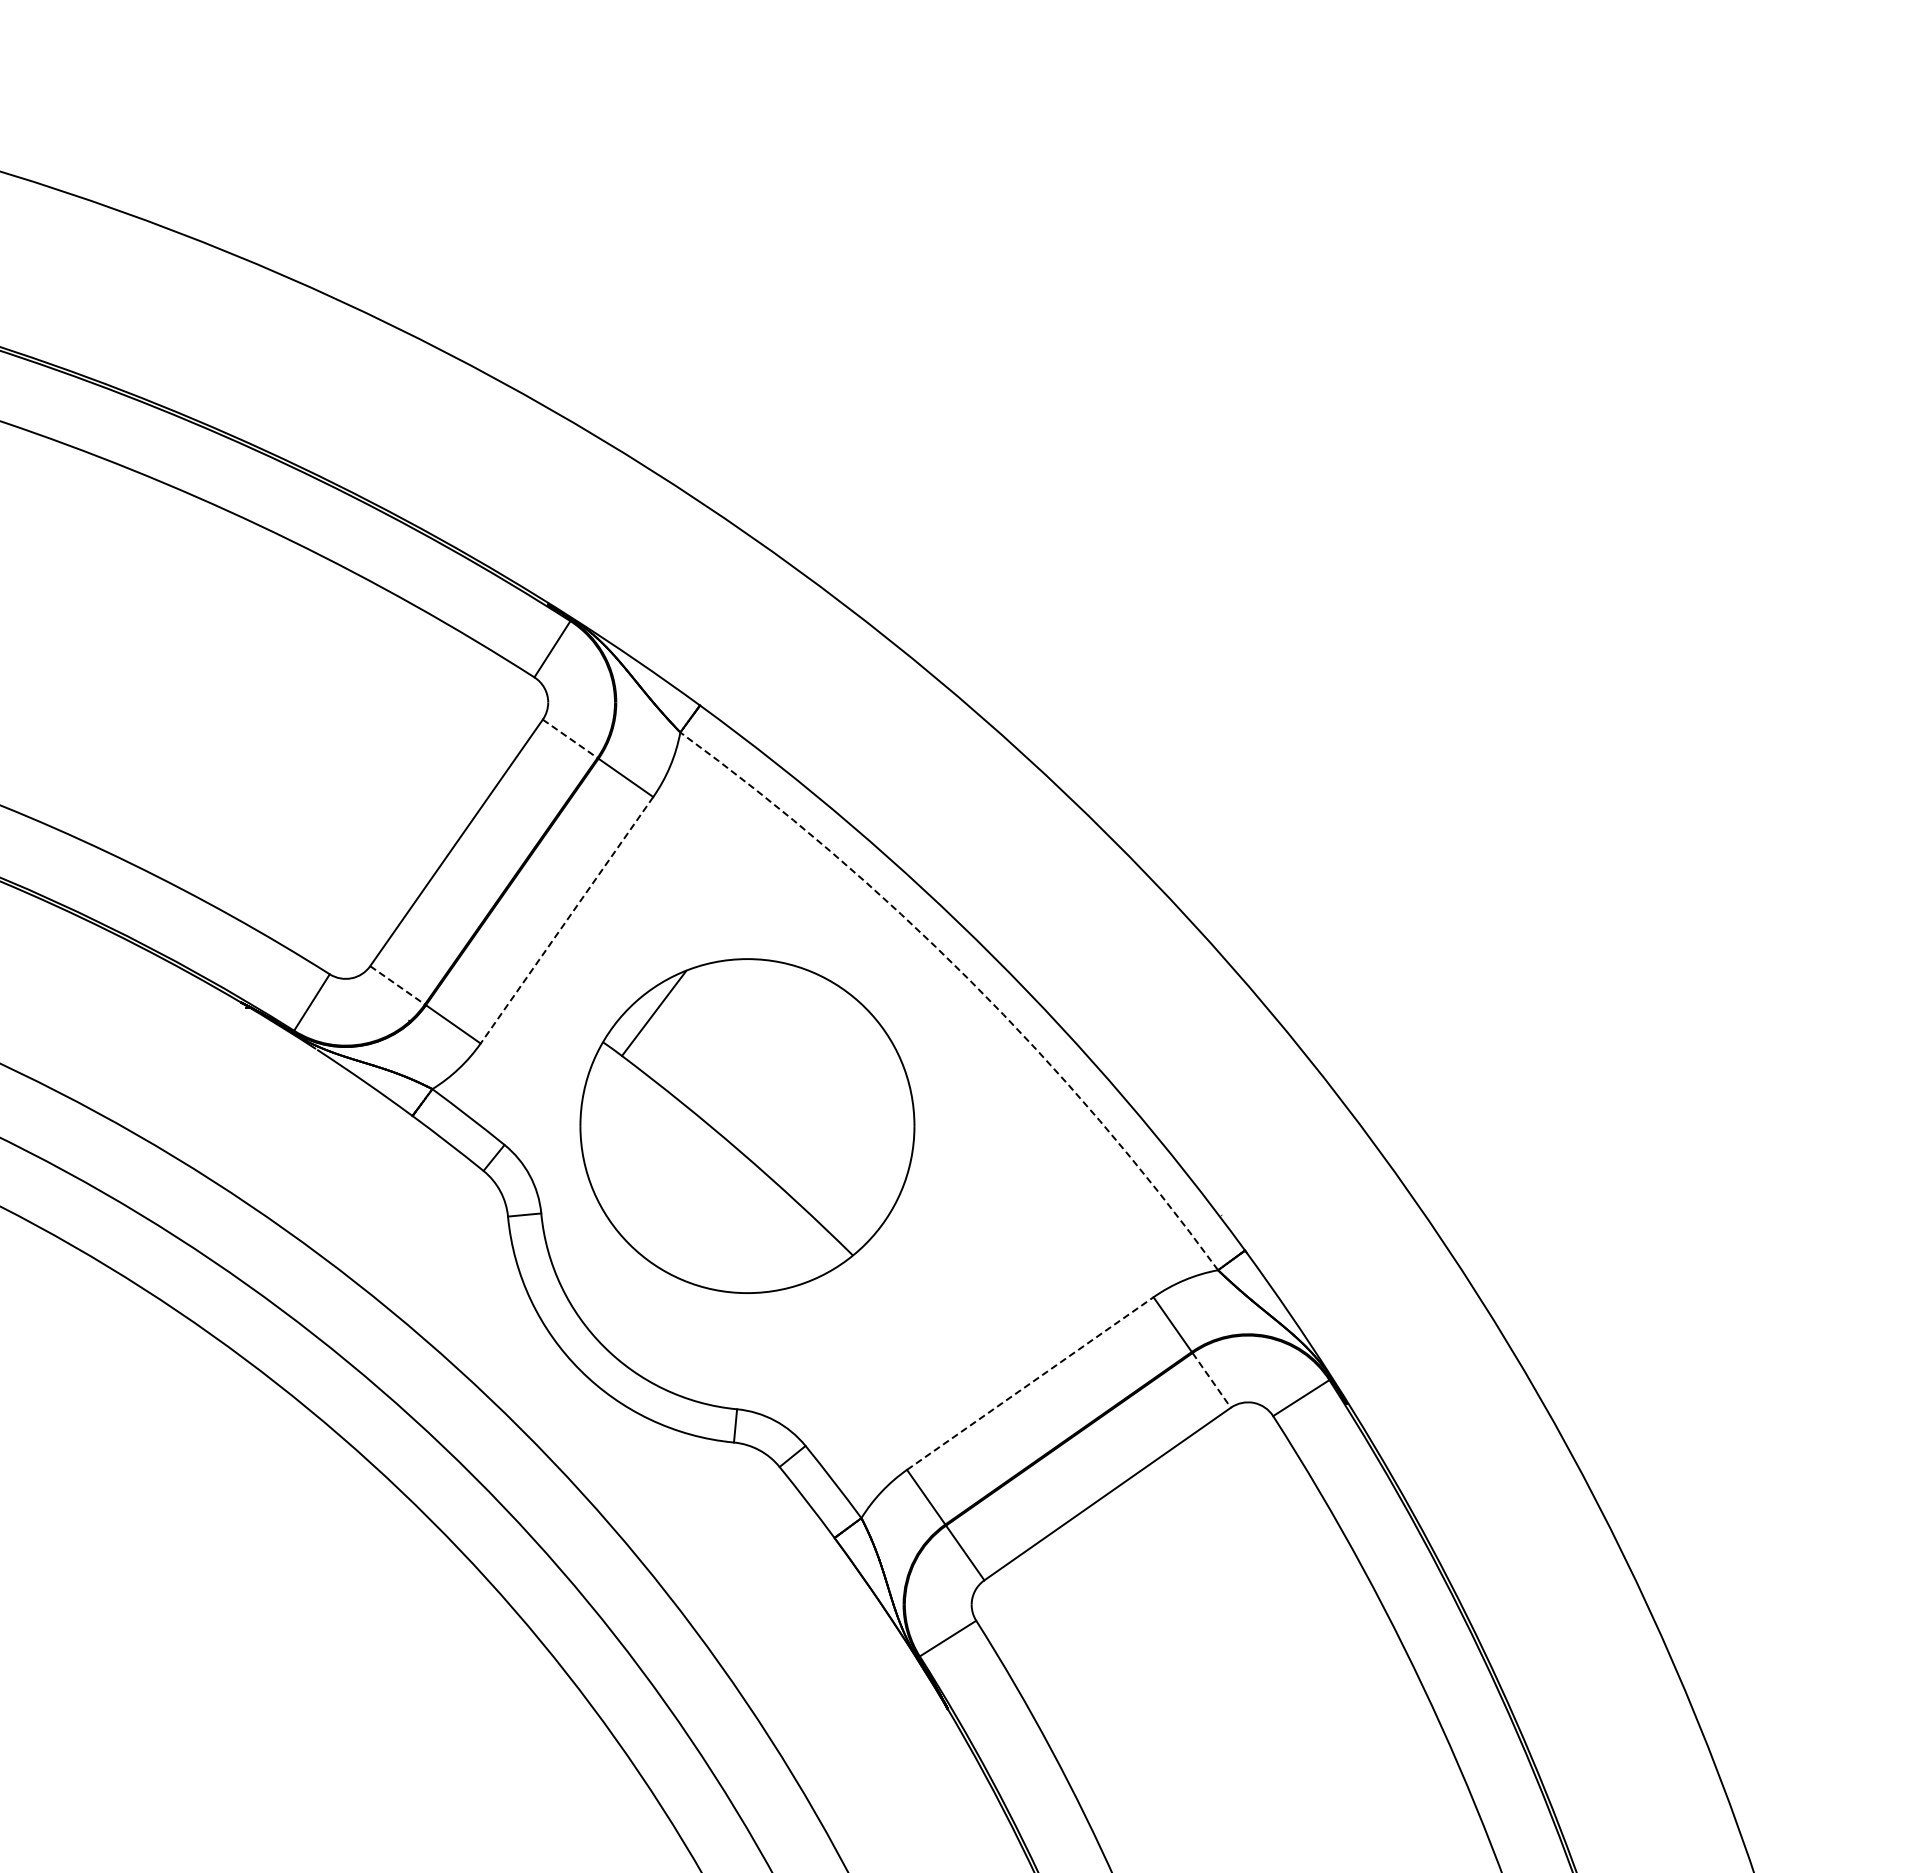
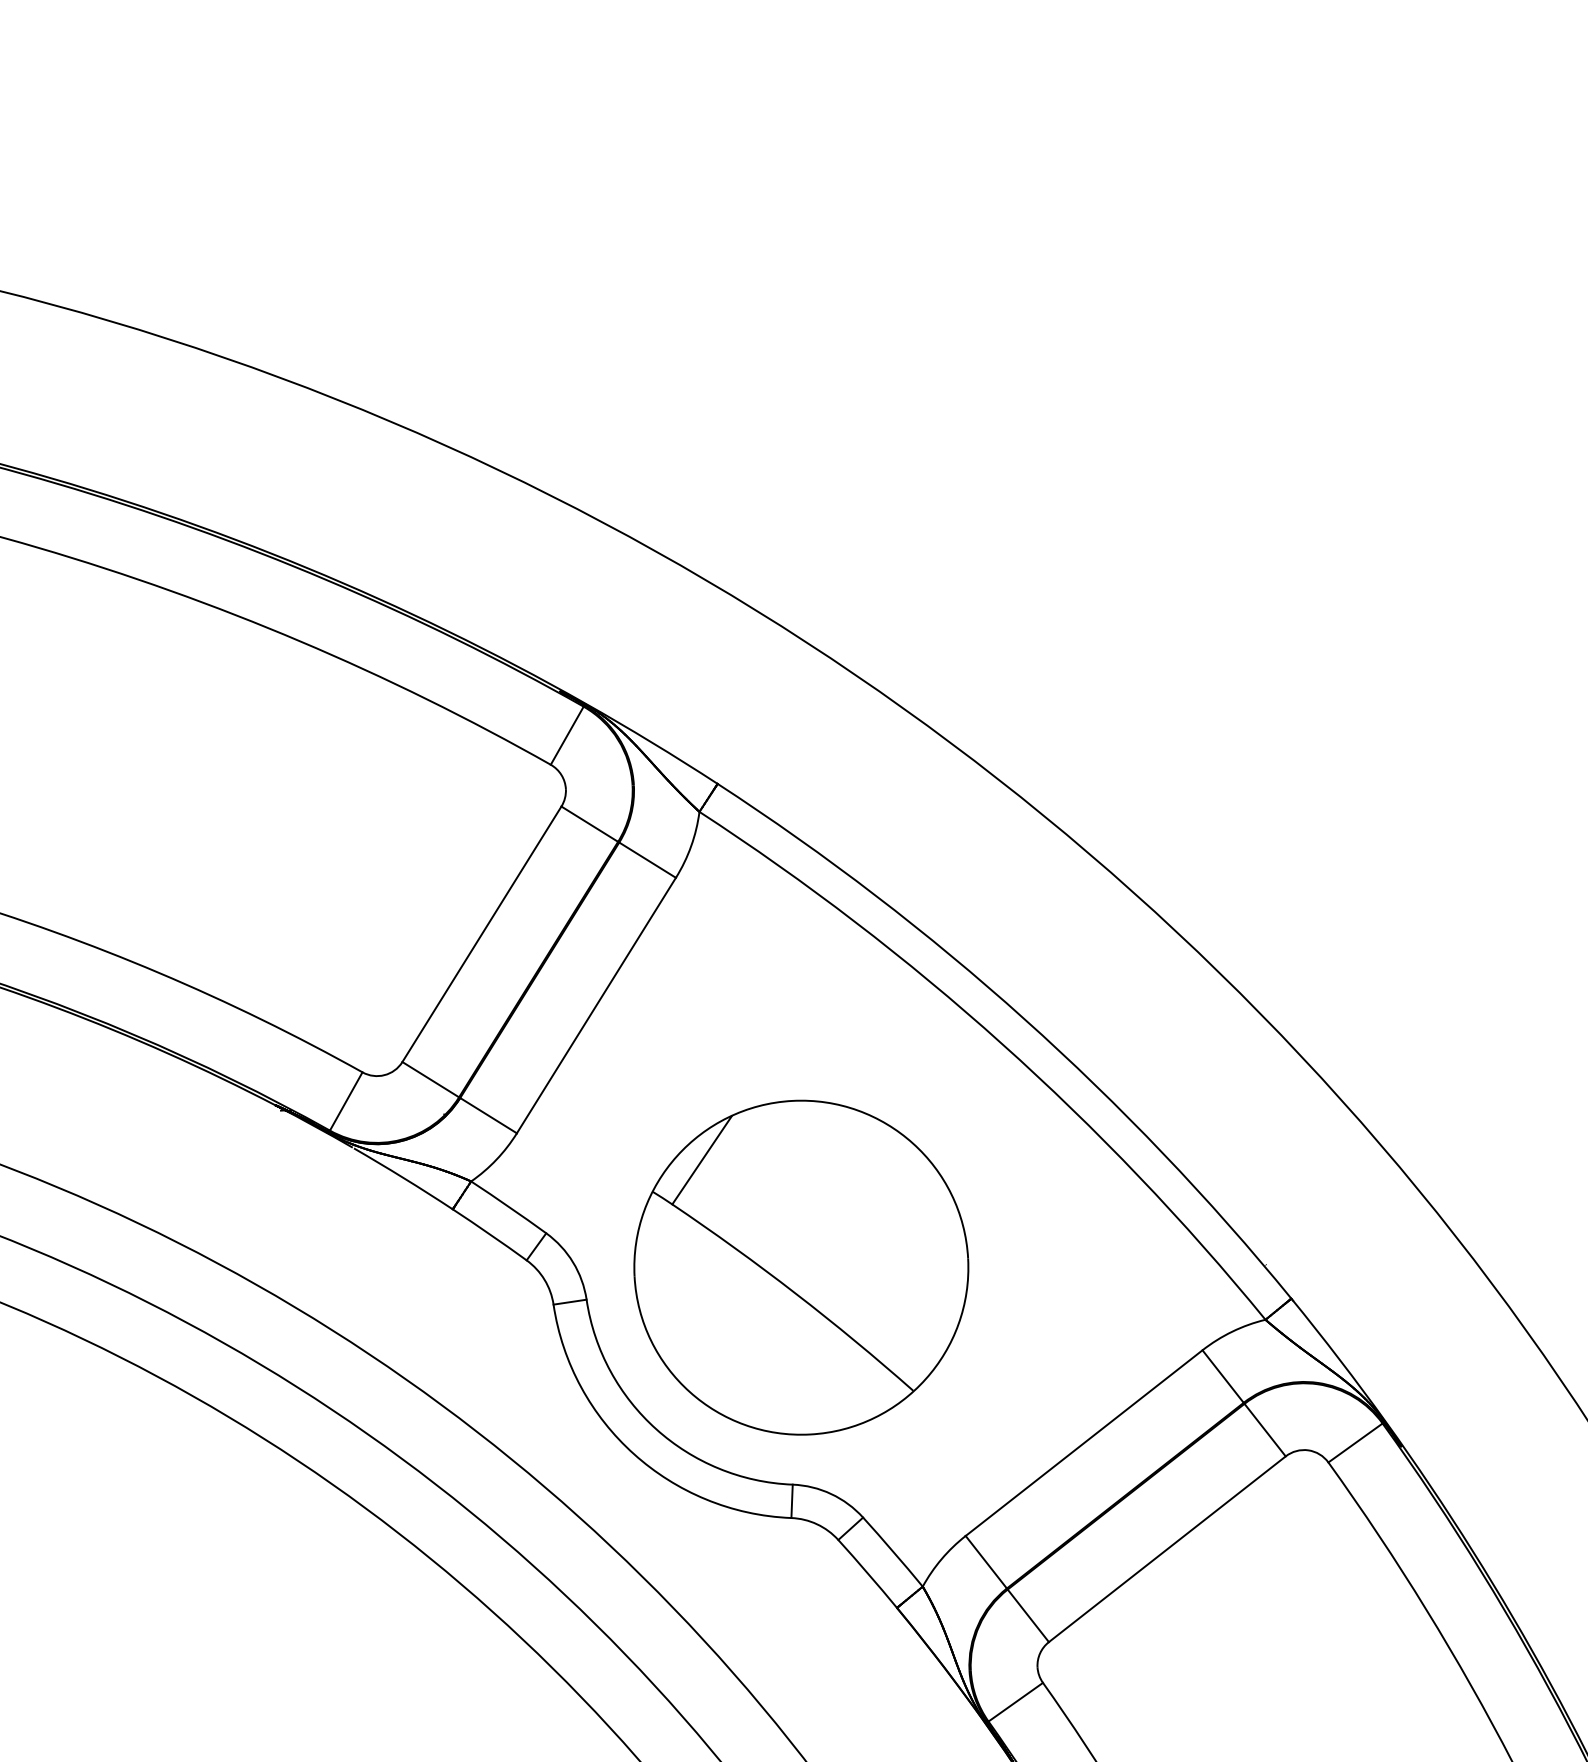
line: (570, 739) -> (590, 824), dashed -> solid
line: (566, 920) -> (595, 1005), dashed -> solid
arc: (970, 980) -> (1002, 1043), dashed -> solid
line: (397, 985) -> (430, 1079), dashed -> solid
part: (747, 1125) -> (801, 1267), moved
line: (1212, 1380) -> (1265, 1430), dashed -> solid
line: (1030, 1383) -> (1084, 1443), dashed -> solid

